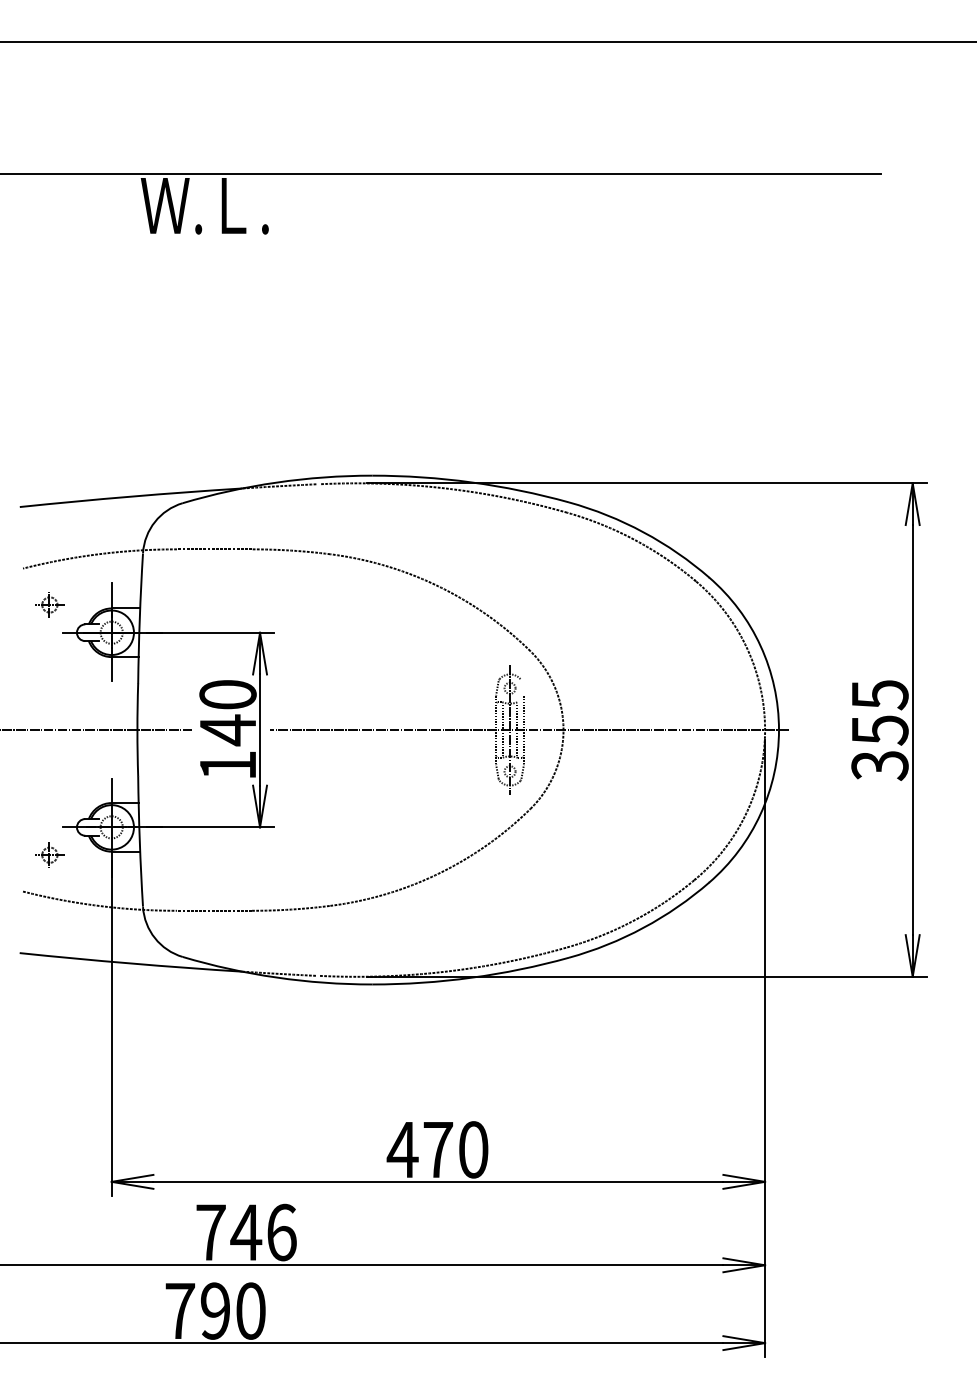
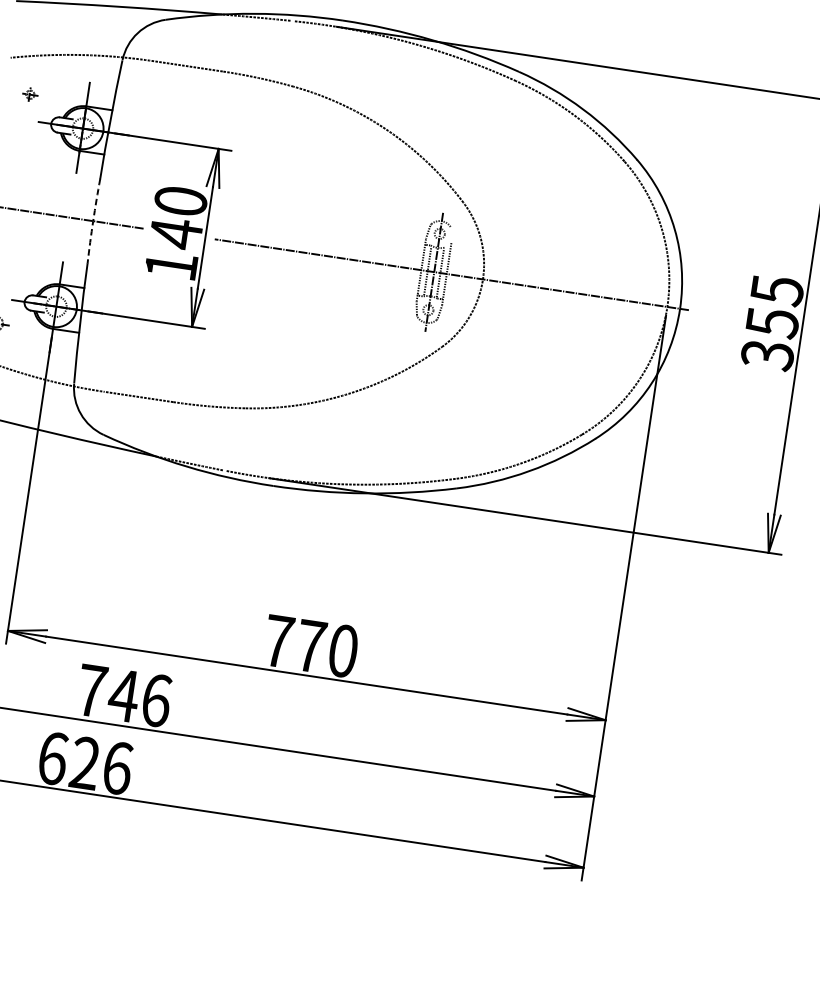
part: (49, 604) -> (29, 94), size x0.6
arc: (137, 730) -> (93, 221), solid -> dashed
text: (402, 1149) -> (278, 641), 470 -> 770
text: (215, 1310) -> (85, 762), 790 -> 626

